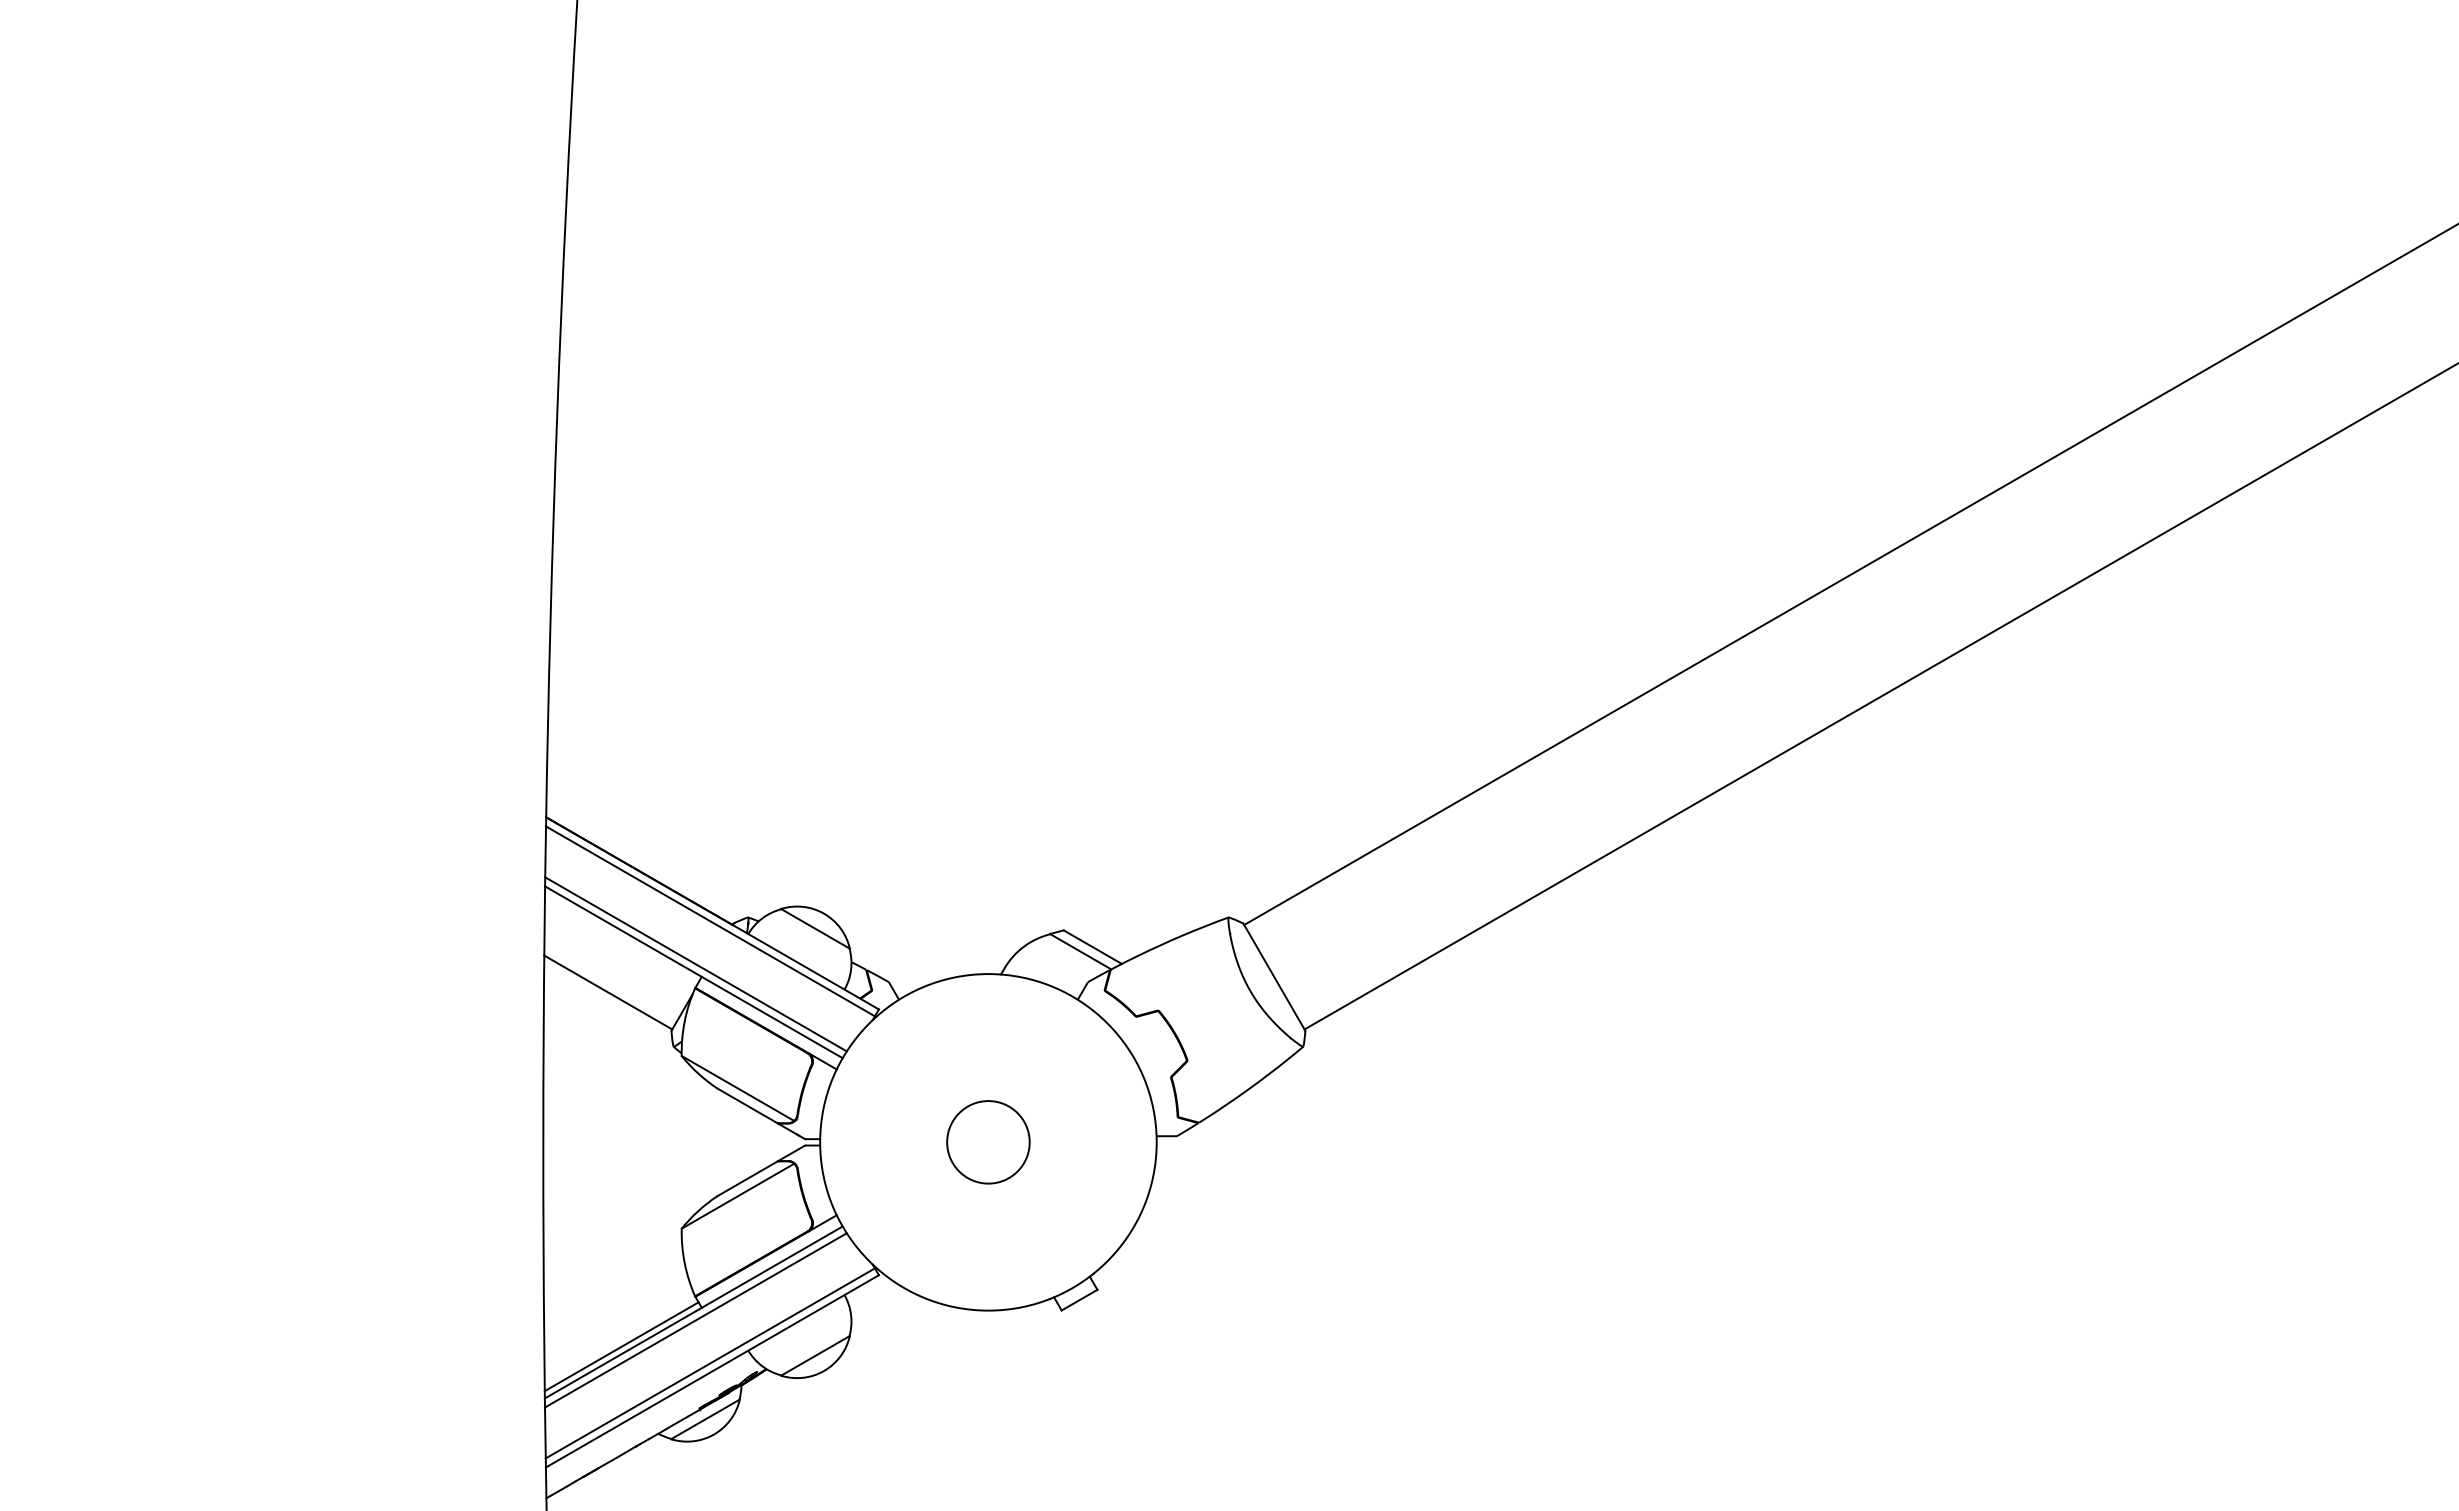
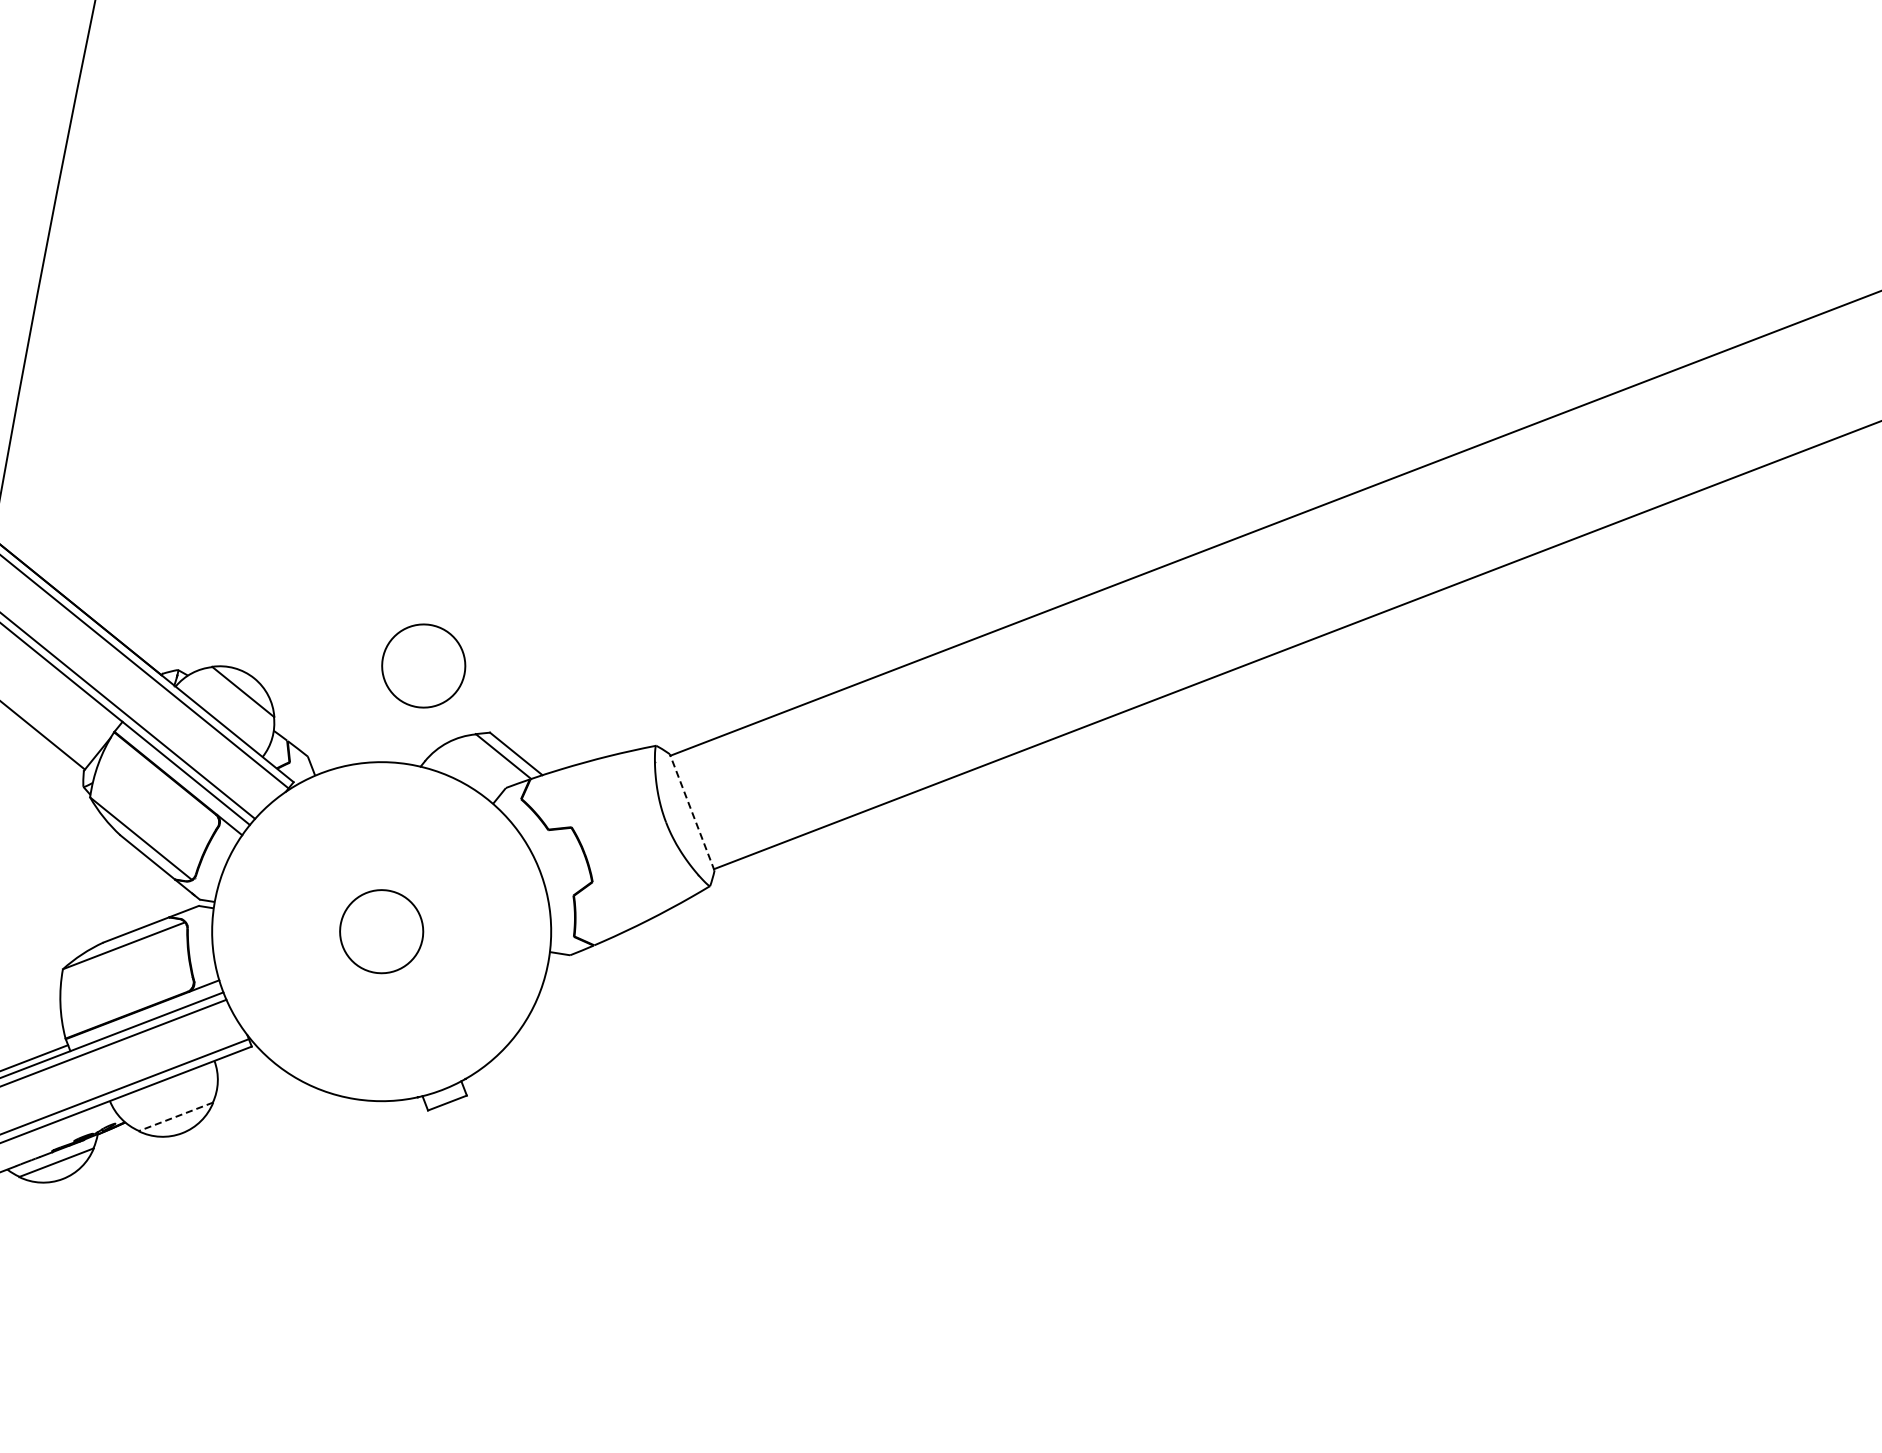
circle: (988, 875) -> (423, 666), added
line: (1274, 977) -> (692, 812), solid -> dashed
line: (815, 1355) -> (176, 1116), solid -> dashed

